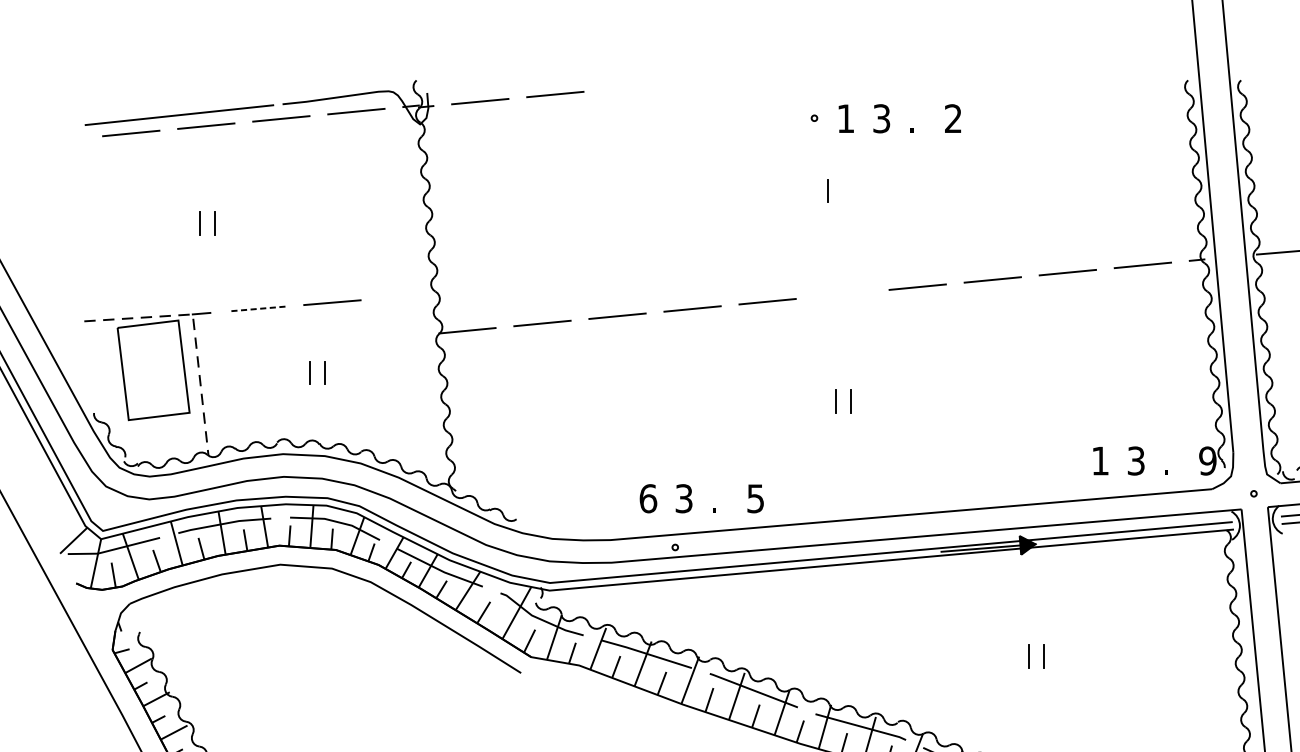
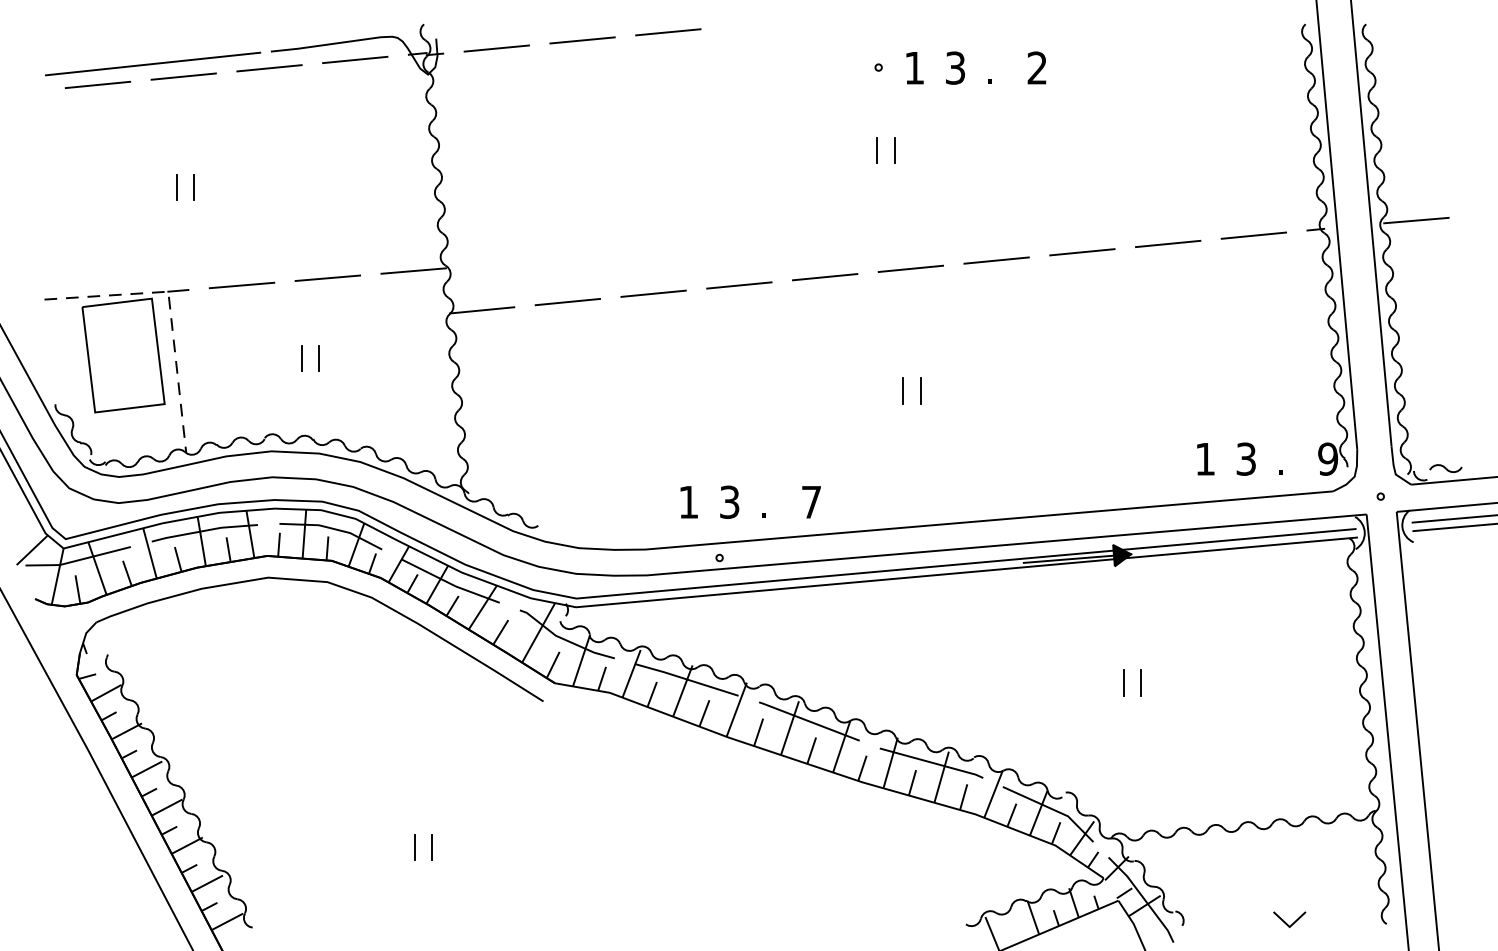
line: (630, 87) -> (668, 32), added
line: (813, 190) -> (877, 150), added
line: (842, 294) -> (910, 268), added
line: (407, 295) -> (413, 270), added
line: (256, 309) -> (241, 285), dashed -> solid
text: (648, 498) -> (688, 501), 6 -> 1
text: (755, 498) -> (811, 502), 5 -> 7

